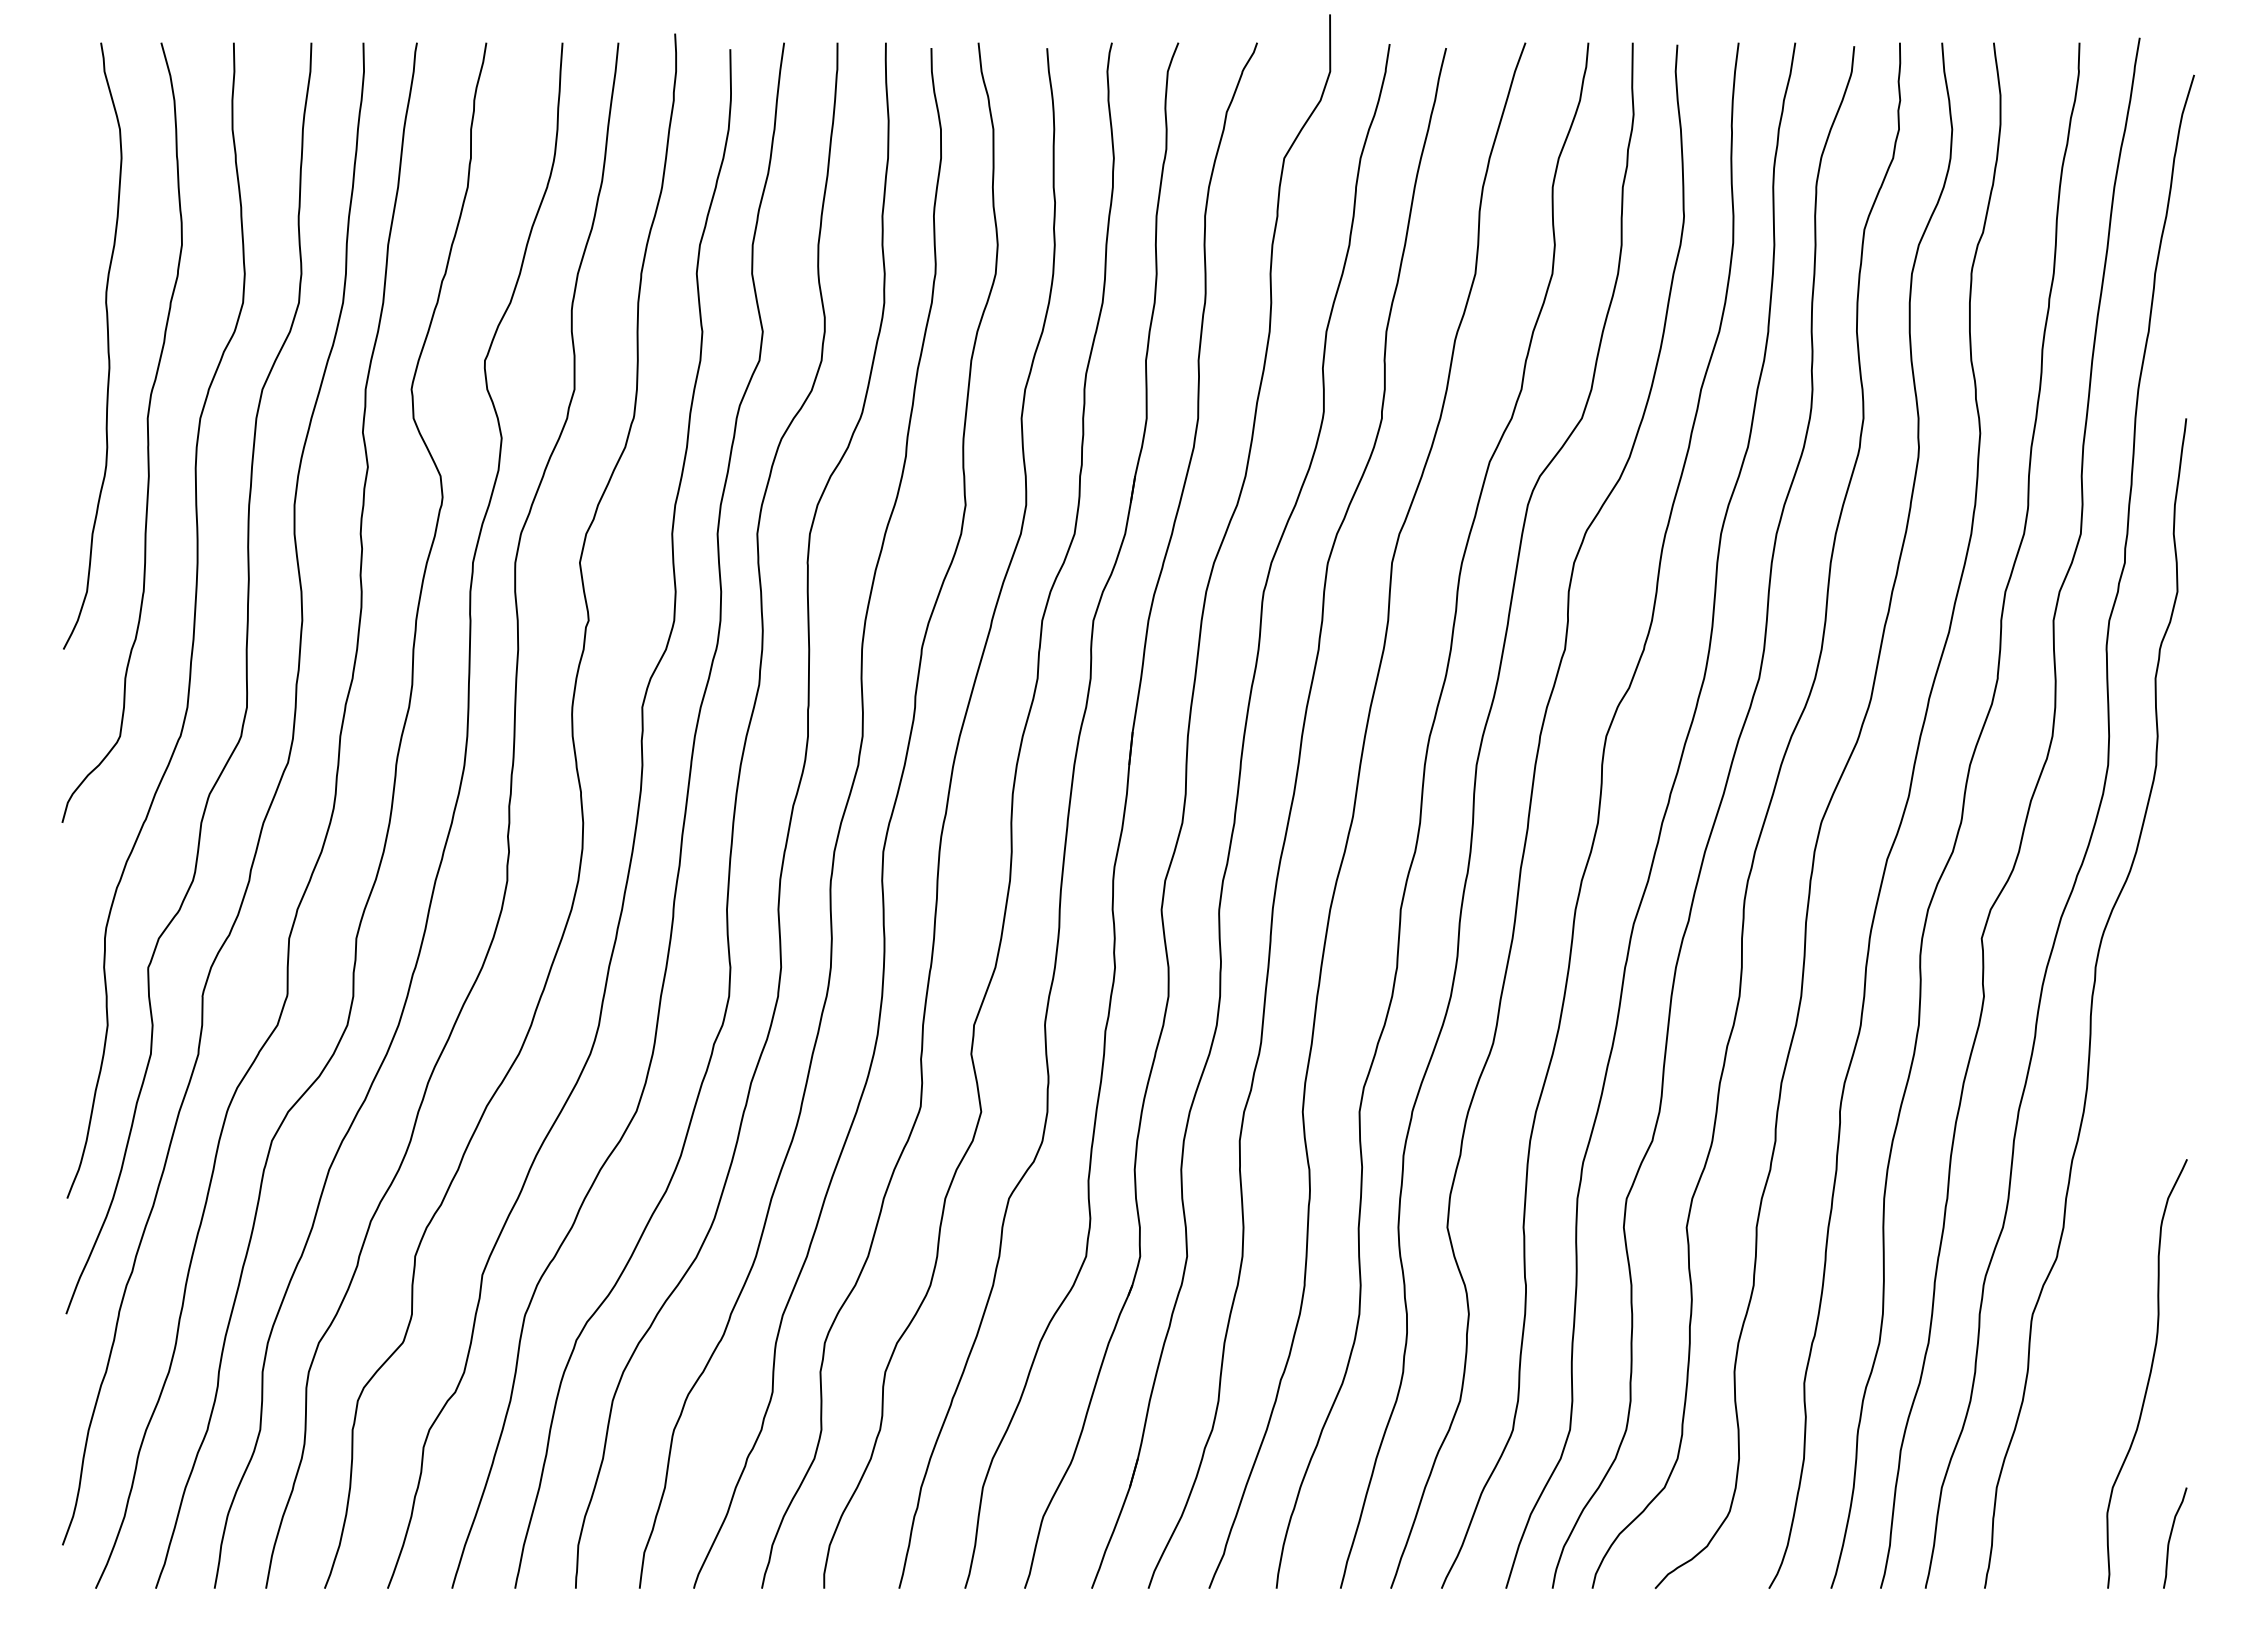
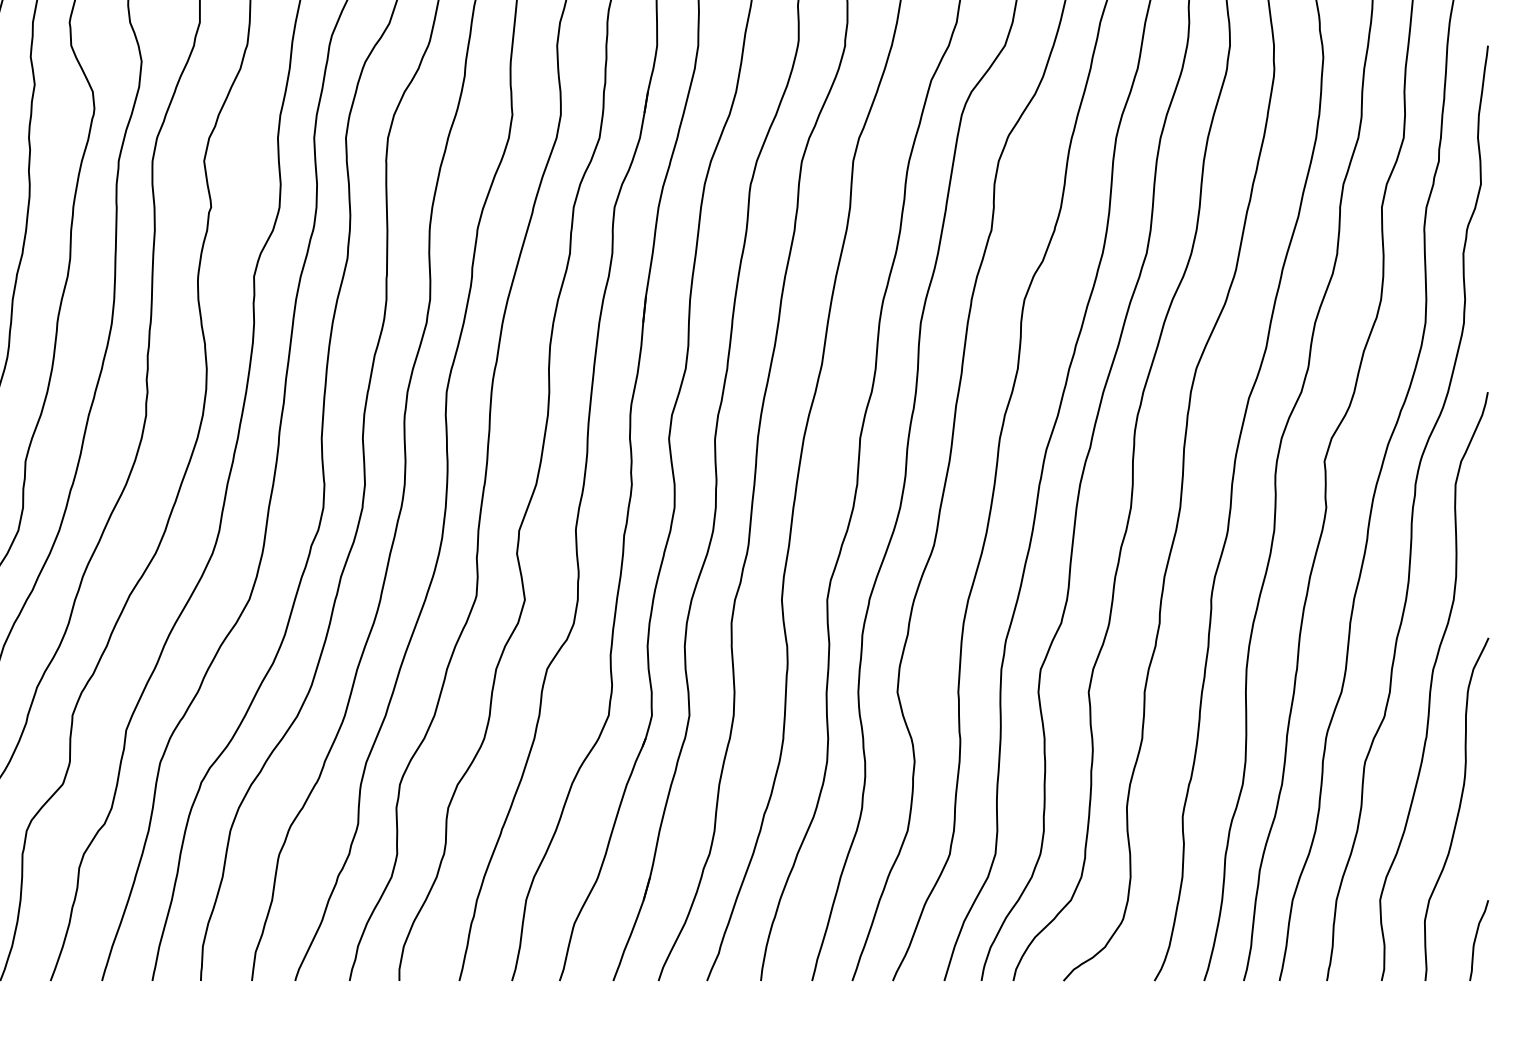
curve: (2116, 1217) -> (1432, 684), added

